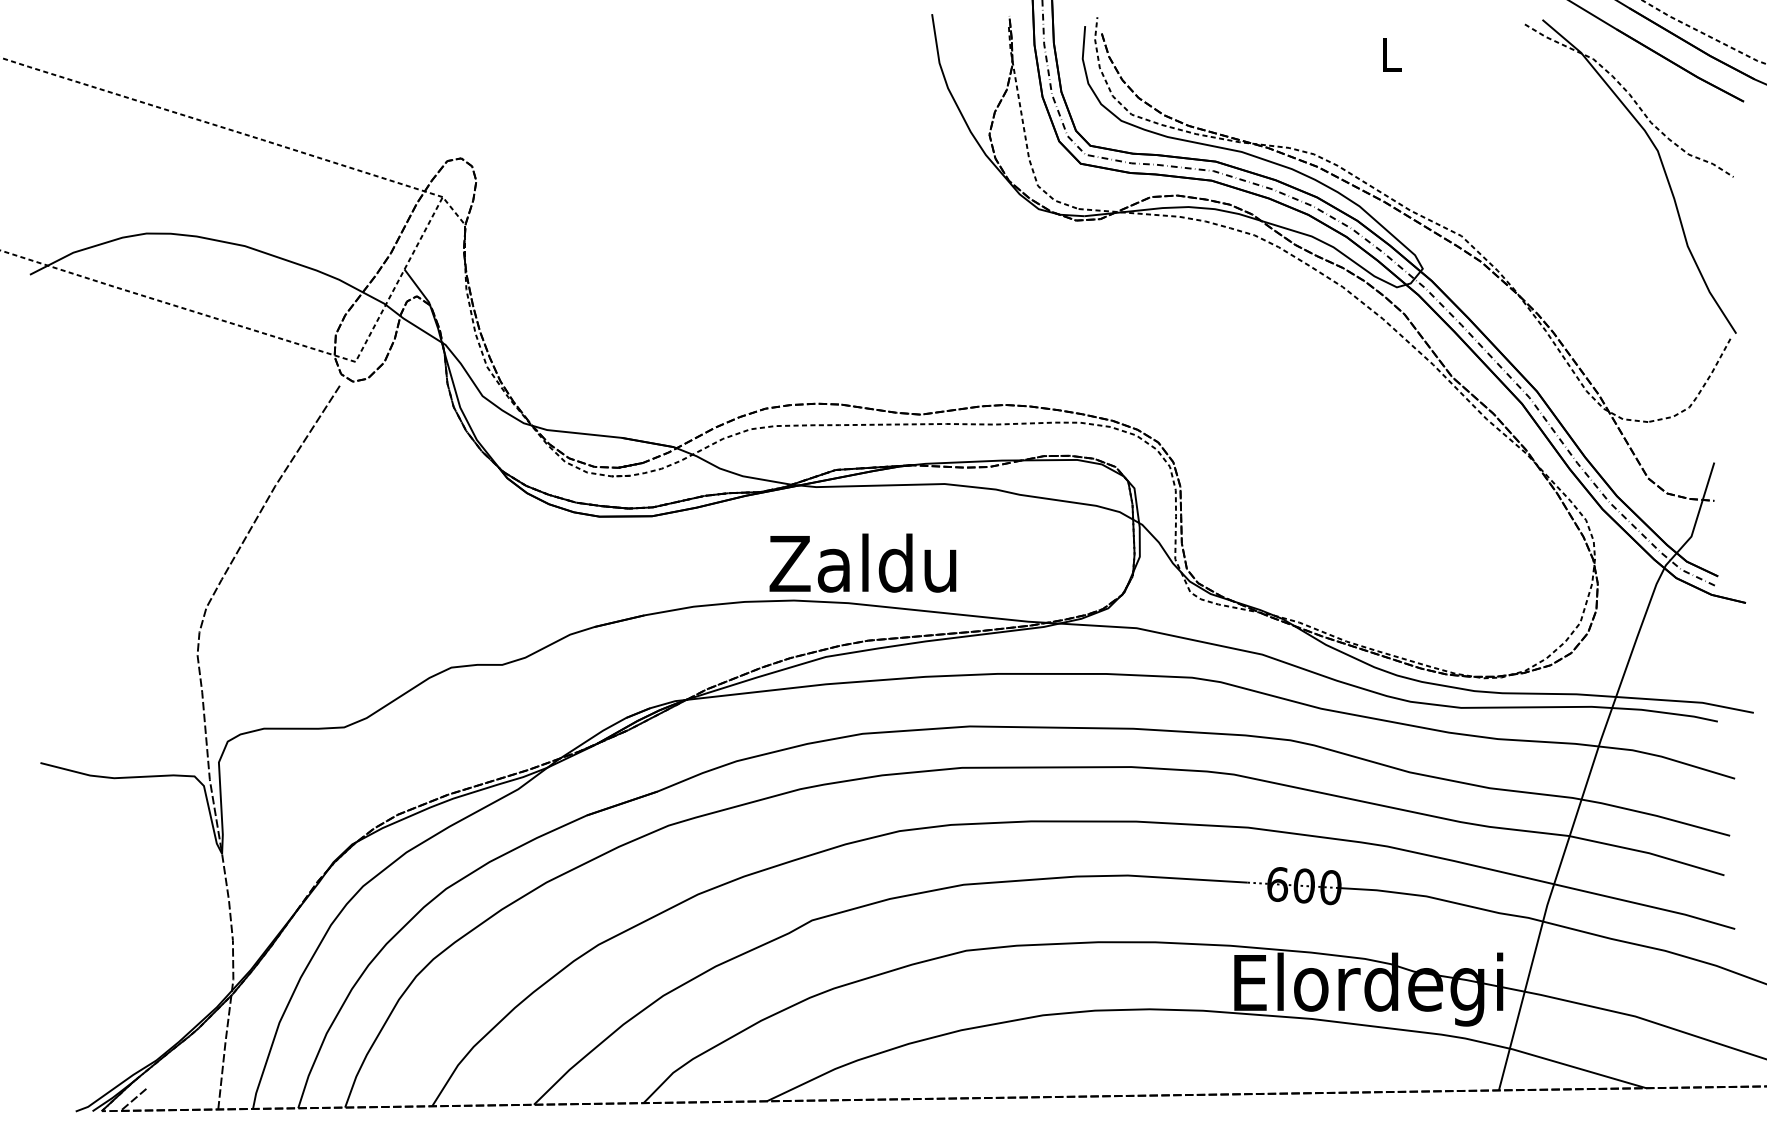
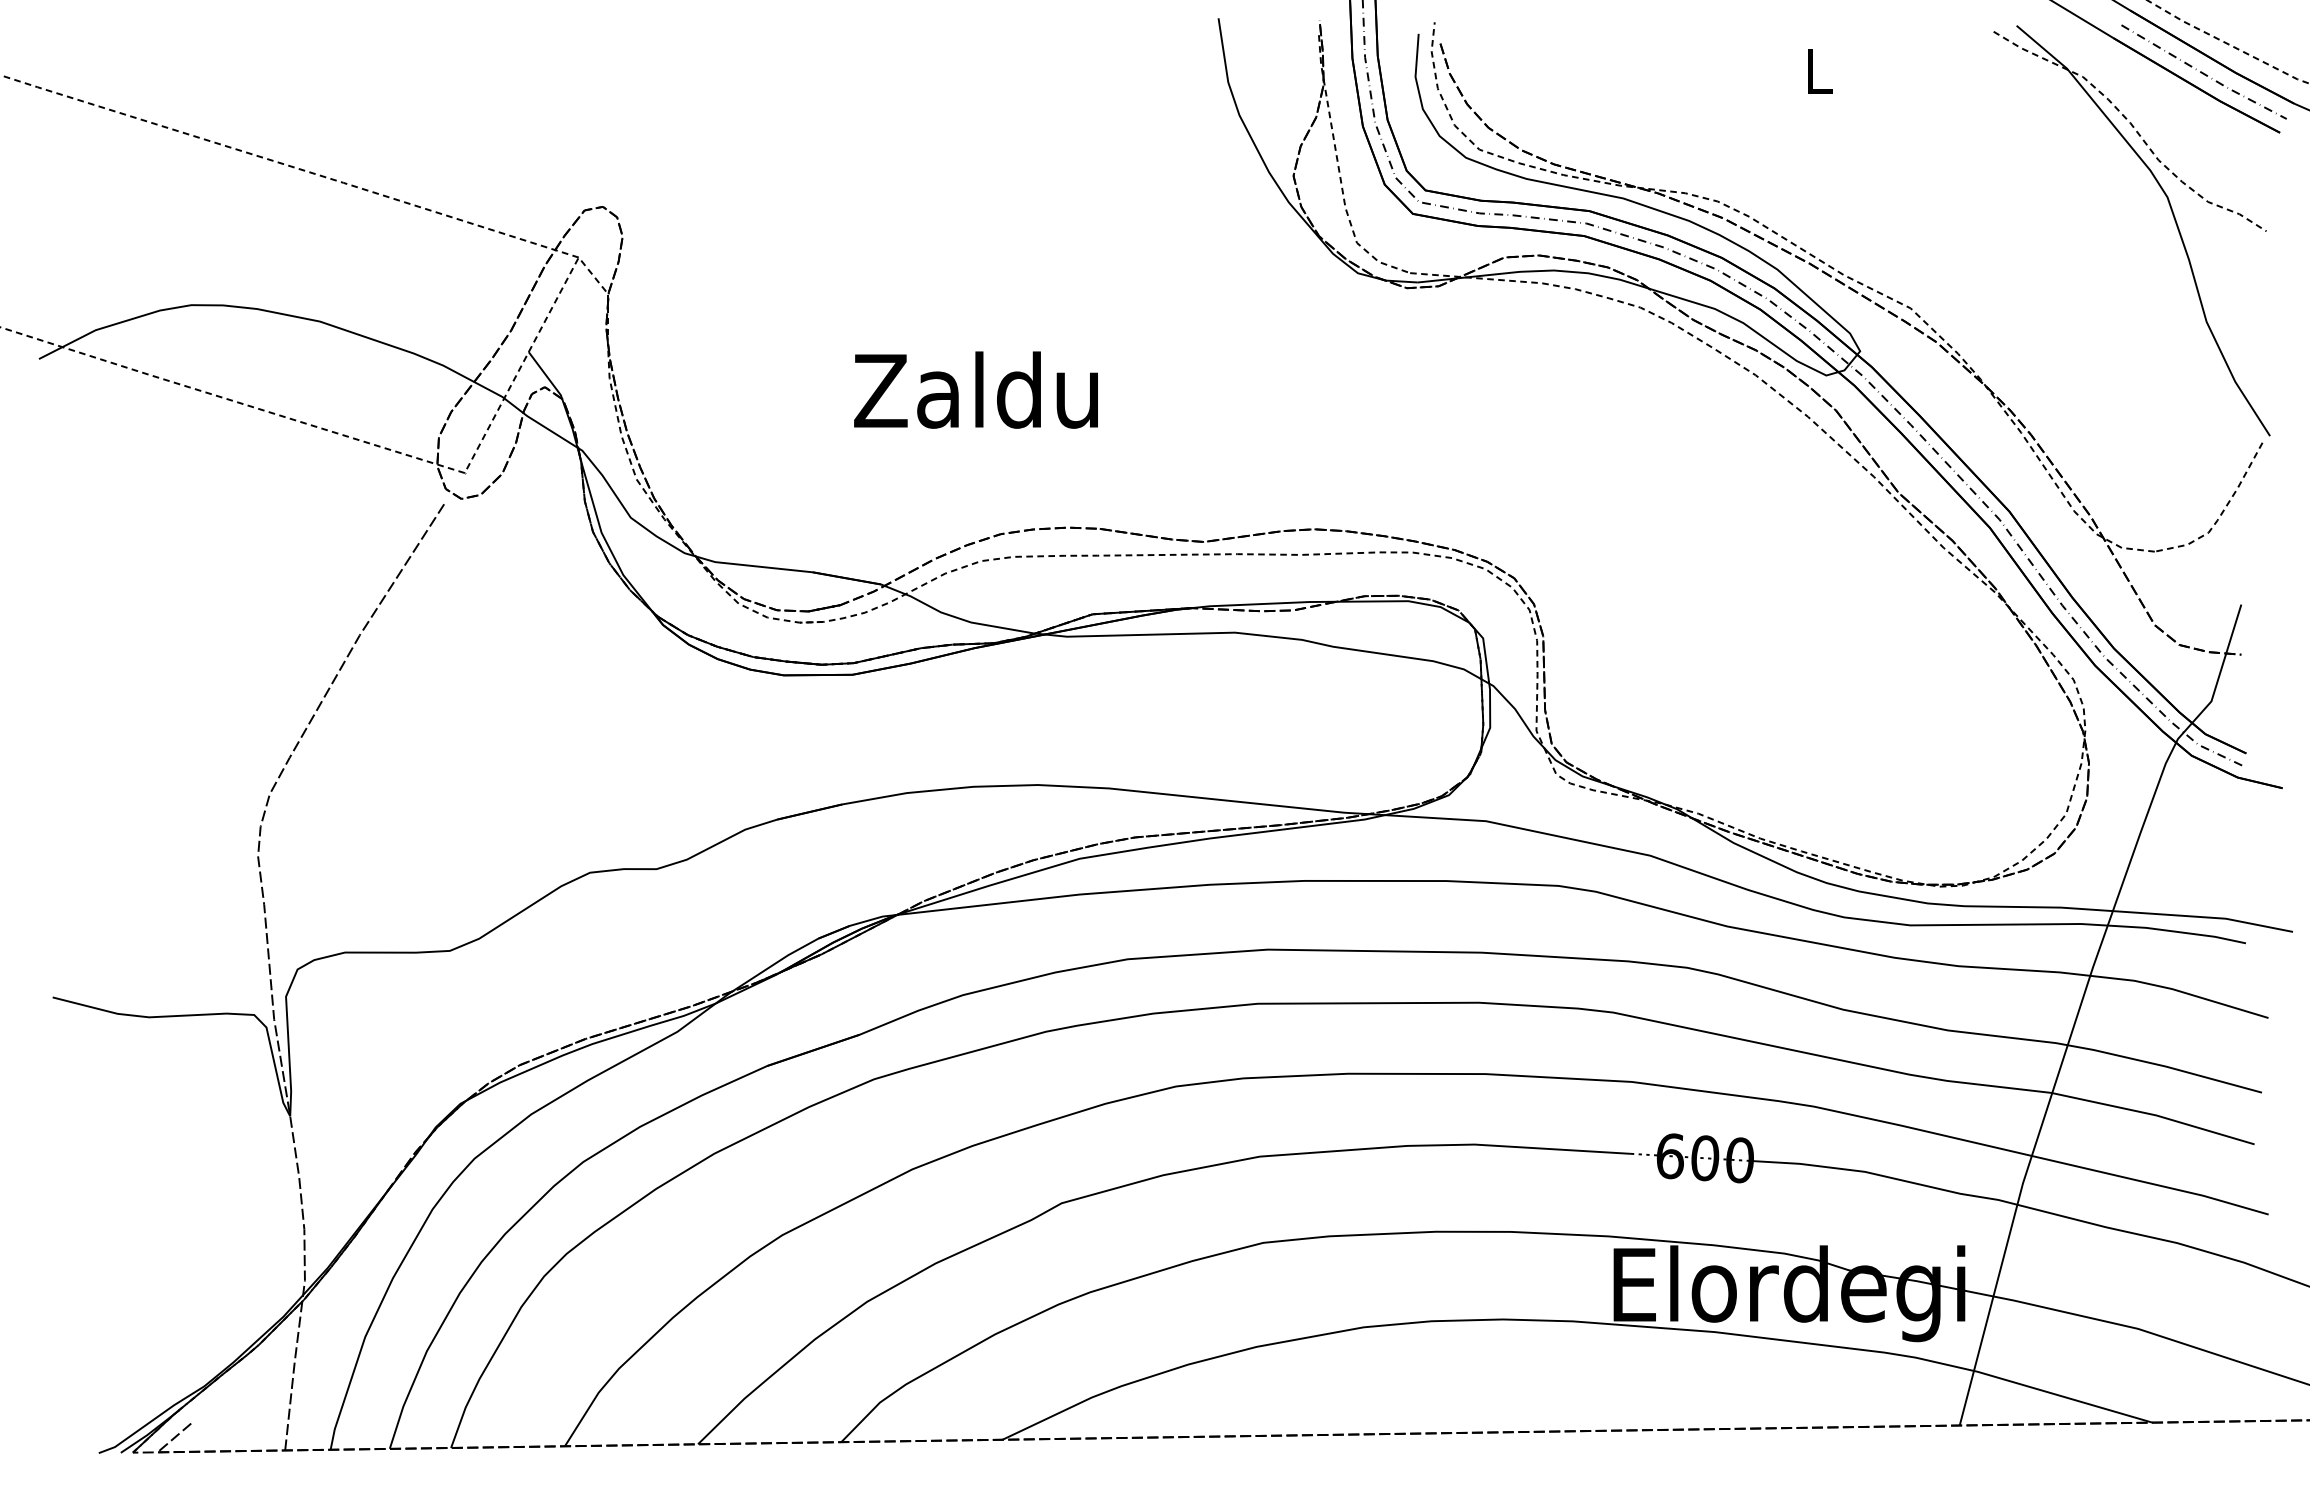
line: (1685, 55) -> (2203, 72), added
text: (862, 562) -> (975, 389), moved

